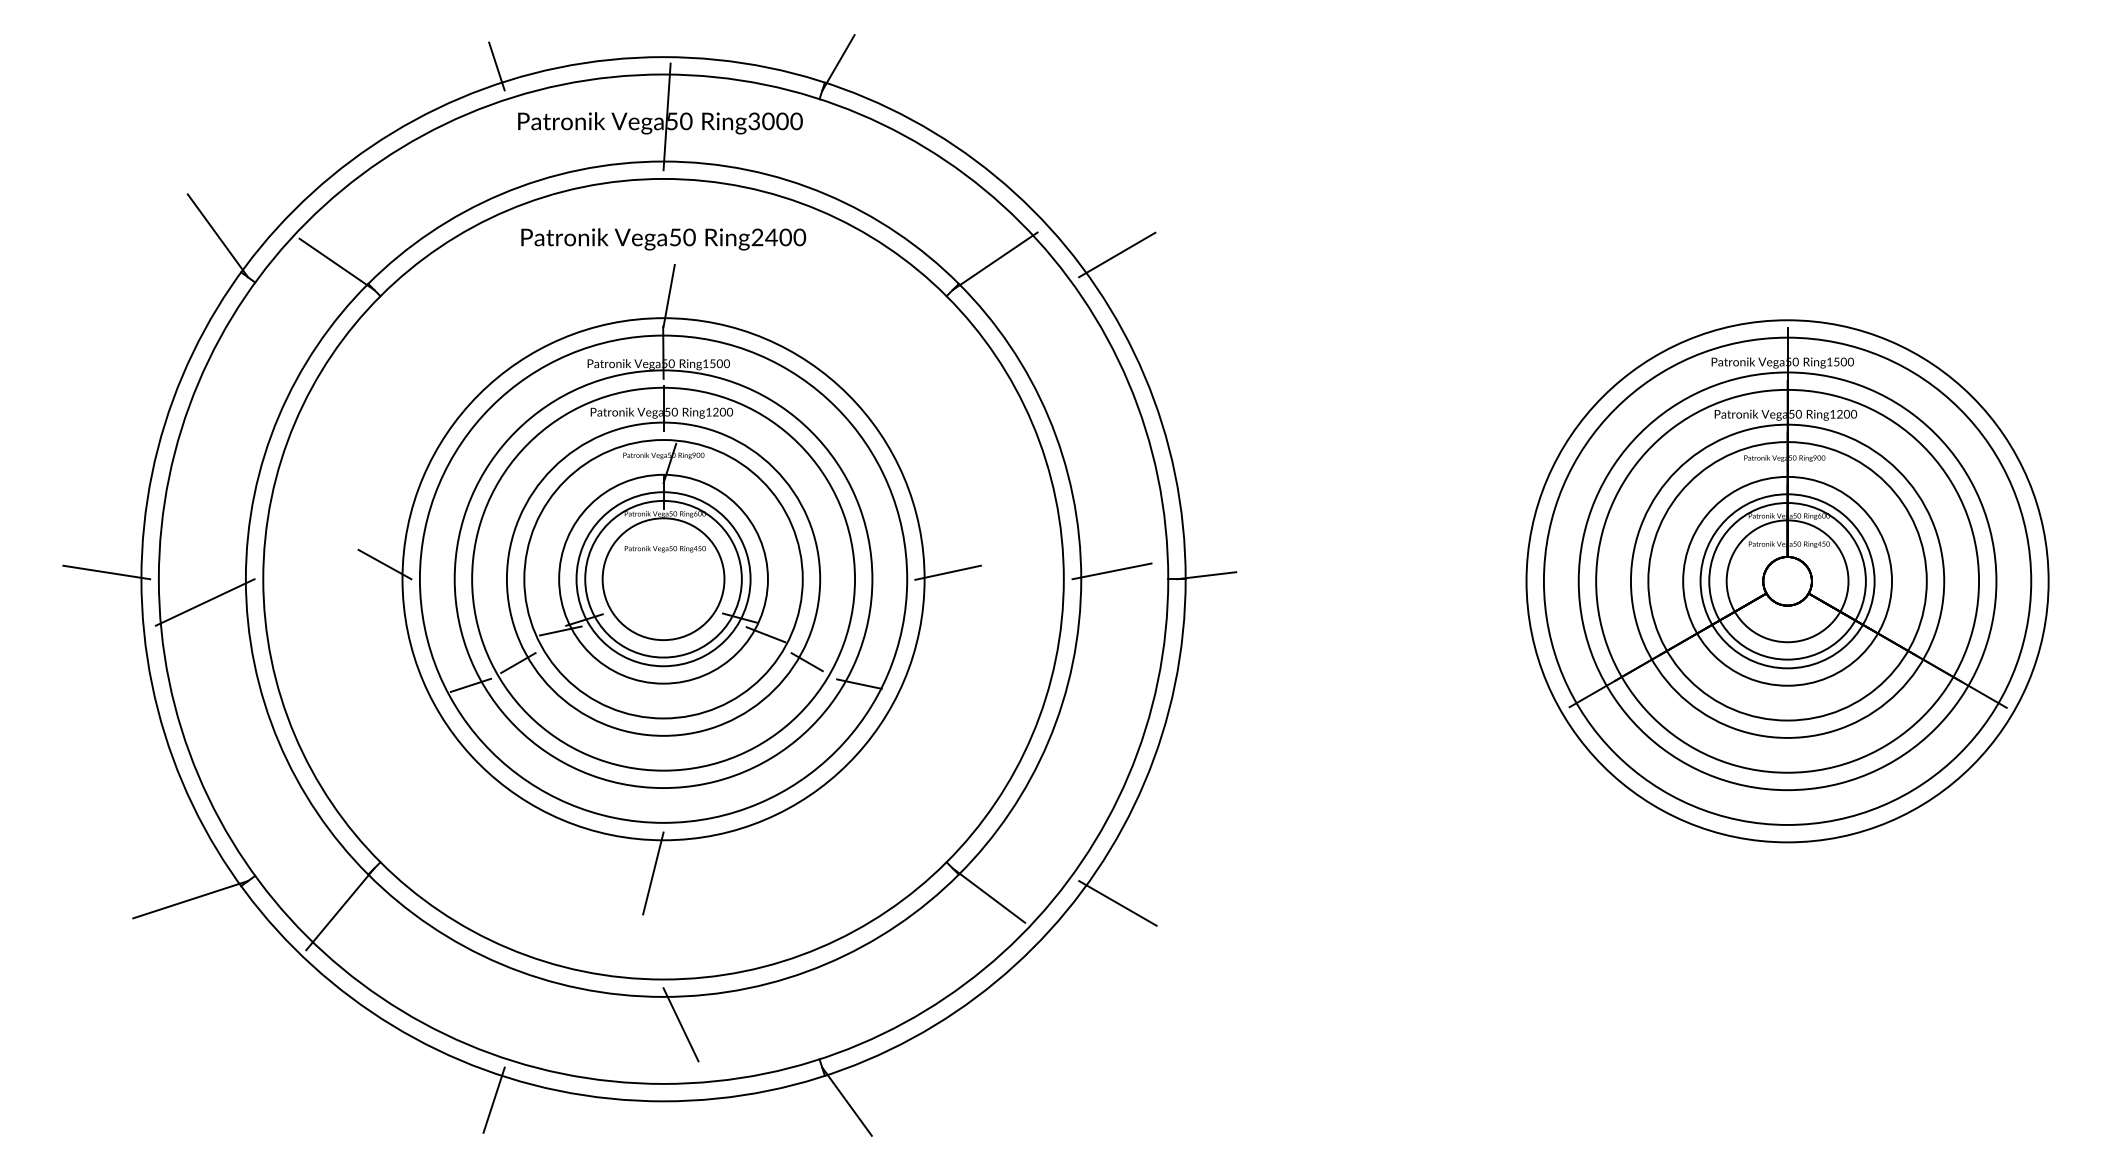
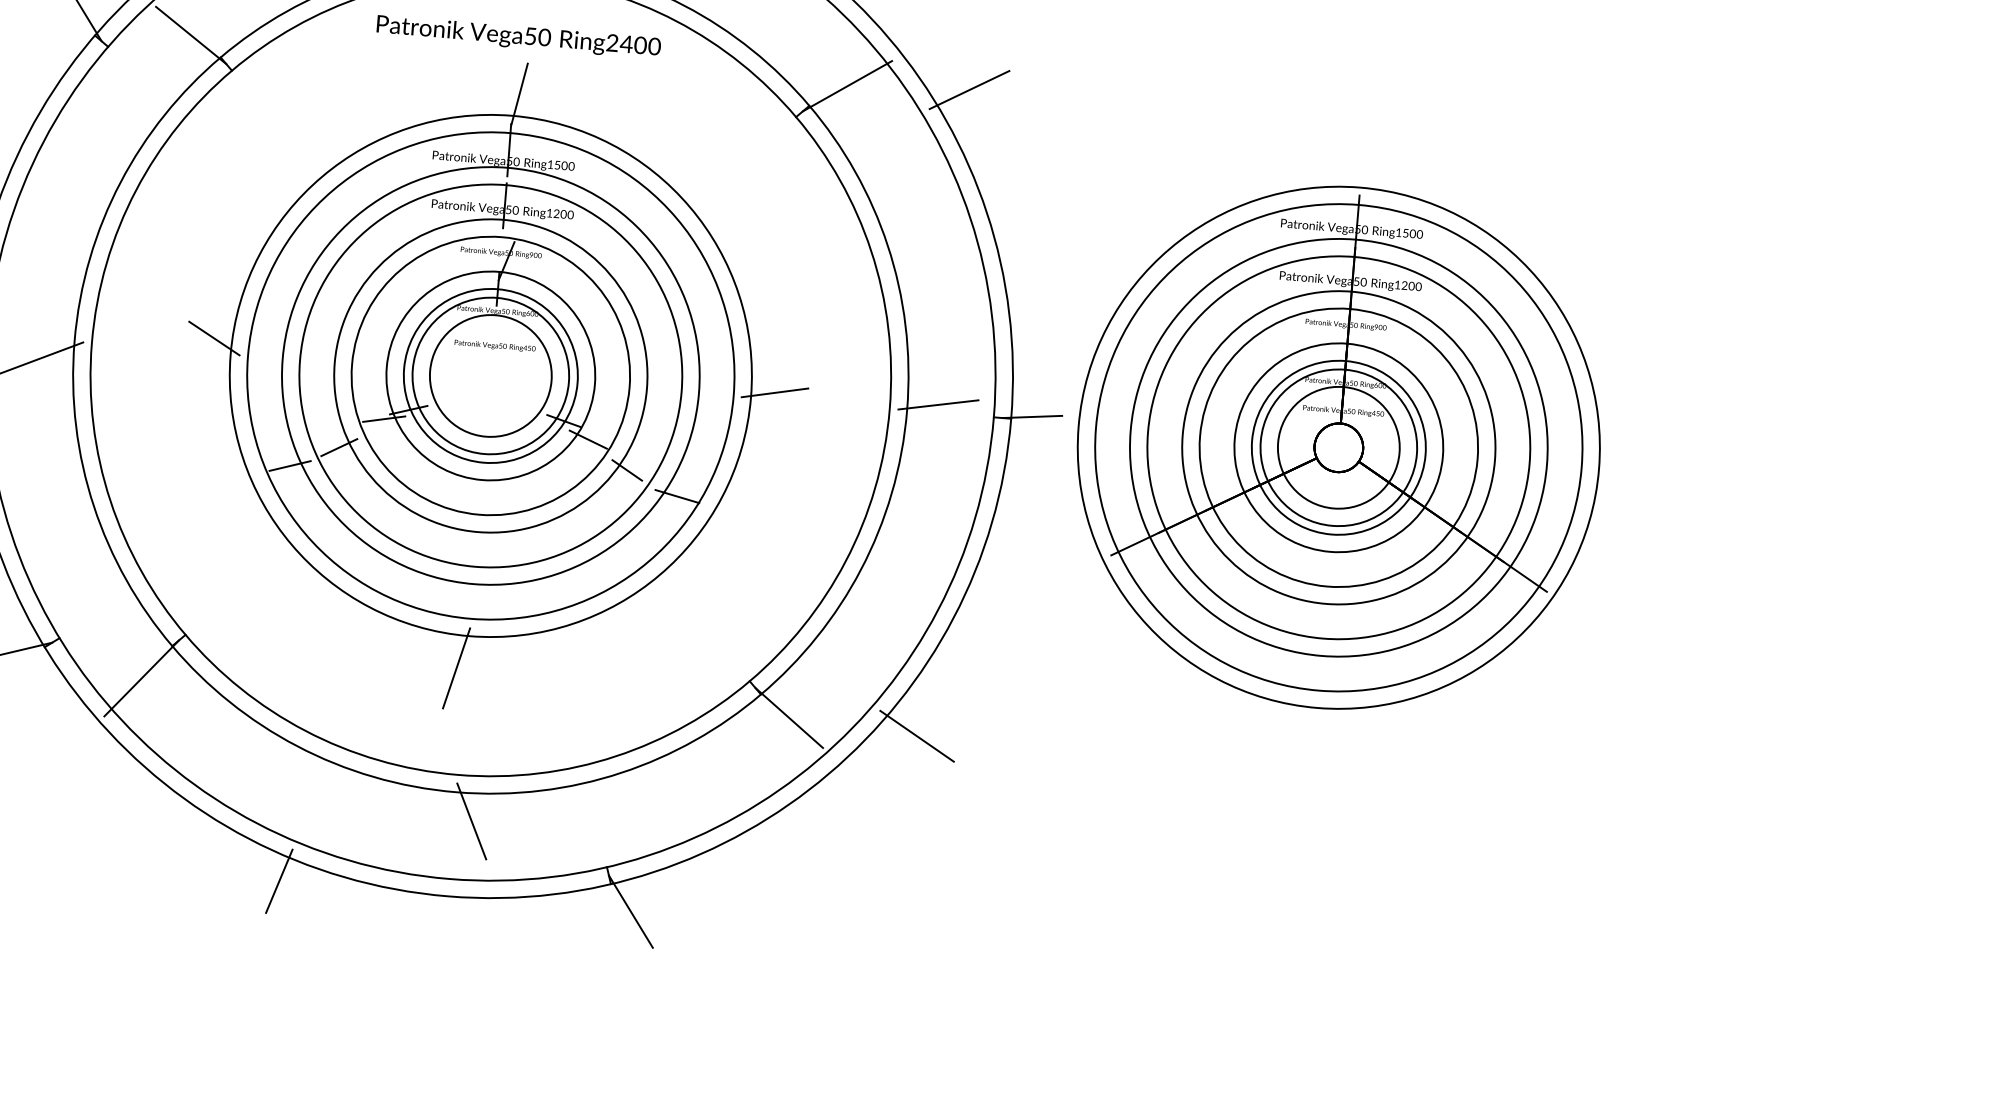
part: (1787, 581) -> (1338, 447), moved

